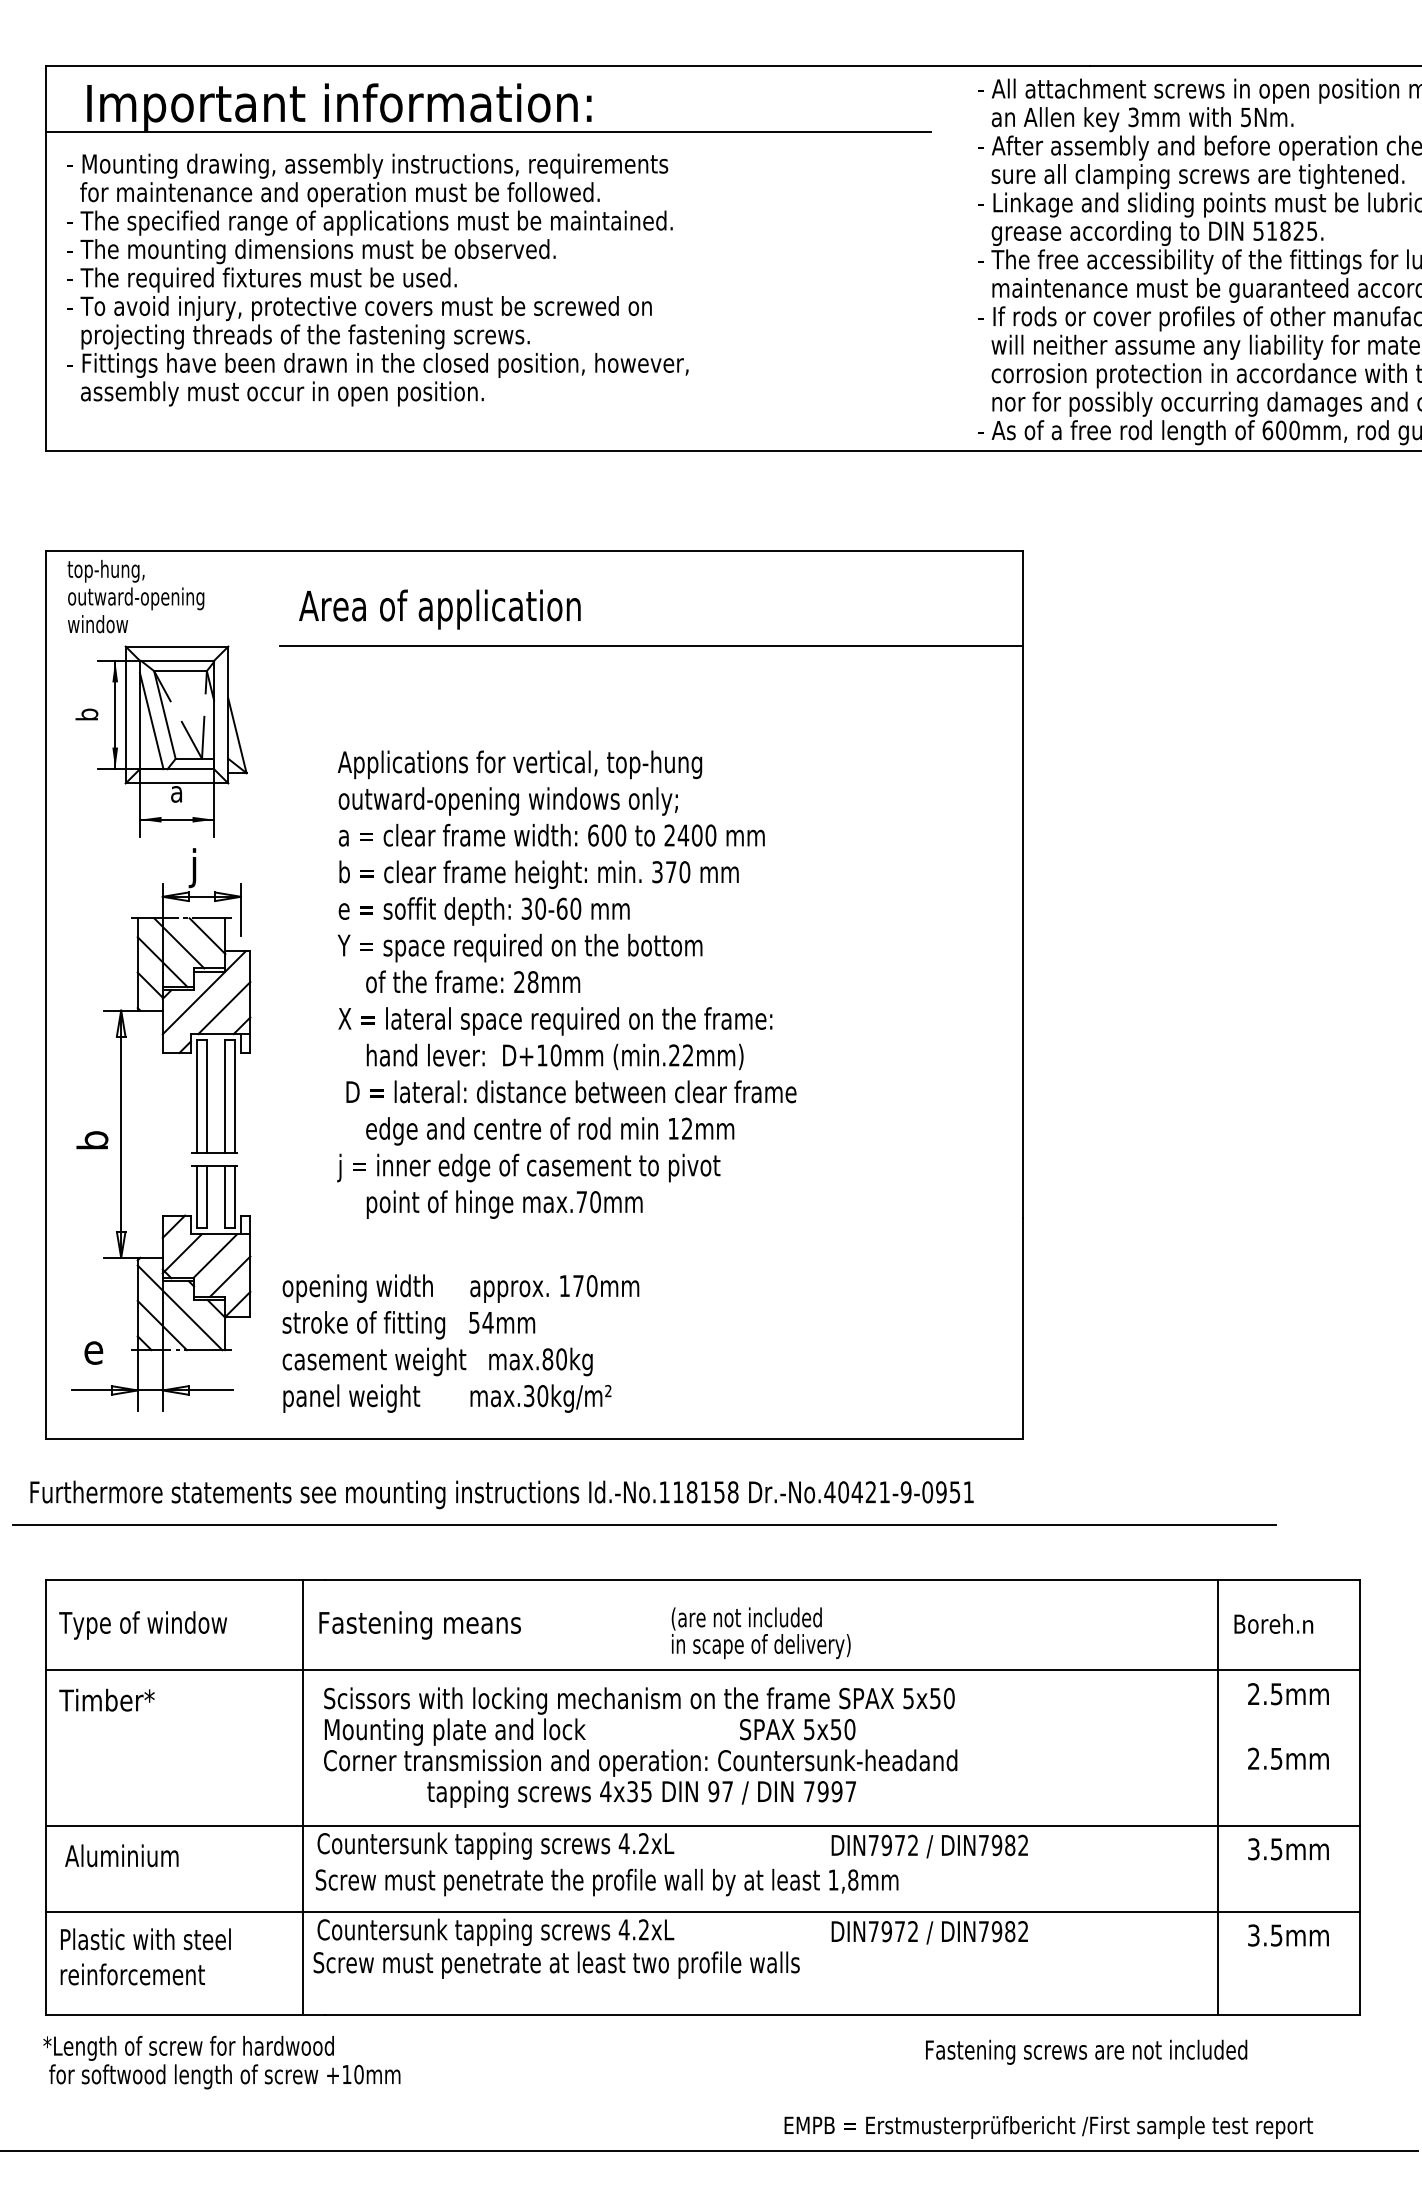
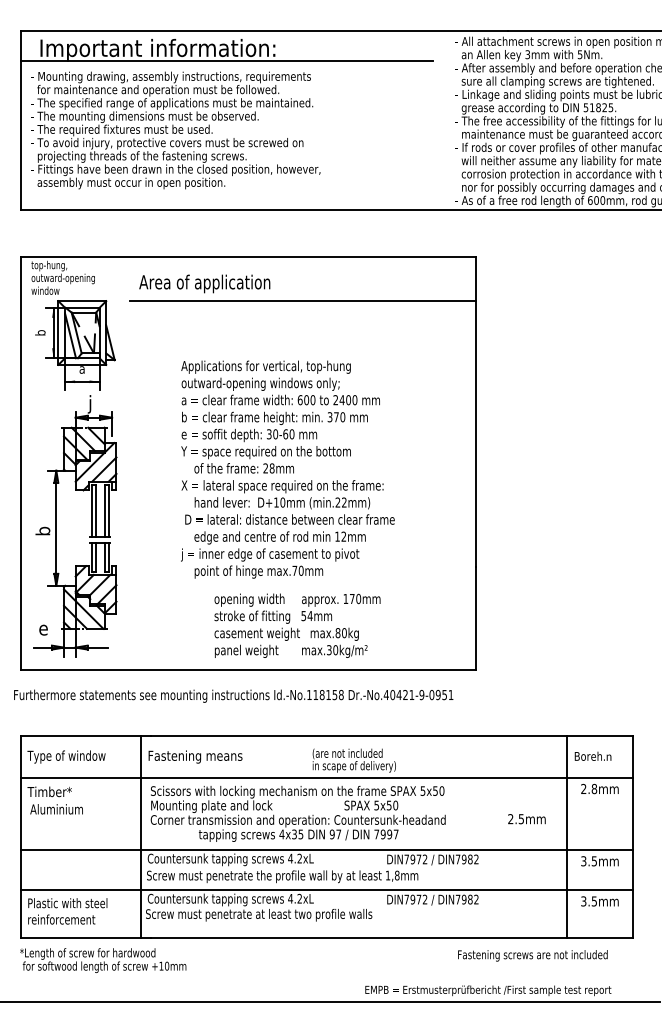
text: (566, 984) -> (287, 469), moved
text: (460, 1342) -> (297, 625), moved
line: (643, 1525) -> (299, 710), removed
text: (1276, 1693) -> (594, 788), 2.5mm -> 2.8mm
text: (1287, 1759) -> (526, 819), moved
text: (121, 1856) -> (56, 809), moved
text: (1085, 2051) -> (532, 955), moved

